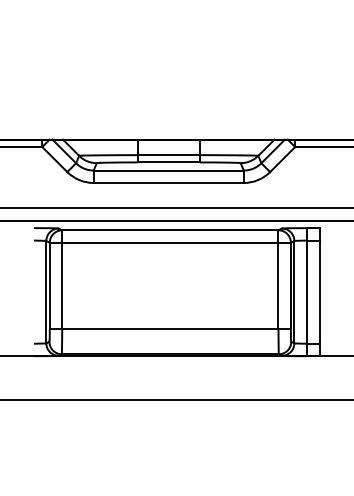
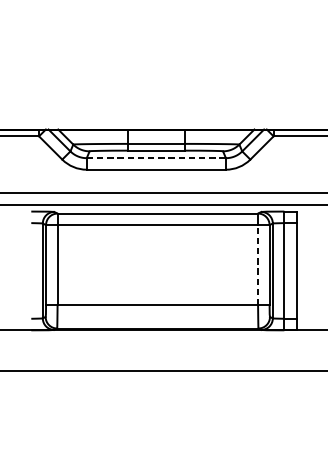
line: (169, 170) -> (157, 158), solid -> dashed
line: (278, 285) -> (258, 264), solid -> dashed

